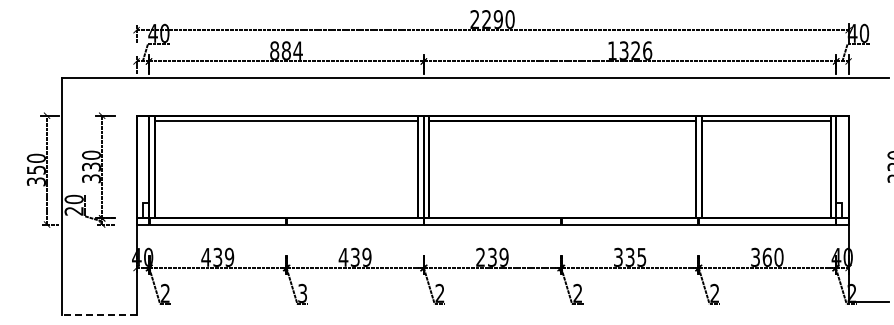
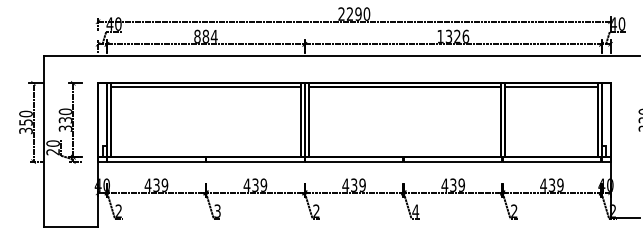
text: (480, 256) -> (345, 184), 239 -> 439
text: (629, 257) -> (452, 185), 335 -> 439
text: (766, 257) -> (551, 185), 360 -> 439
text: (577, 292) -> (415, 210), 2 -> 4
line: (98, 315) -> (70, 227), dashed -> solid

